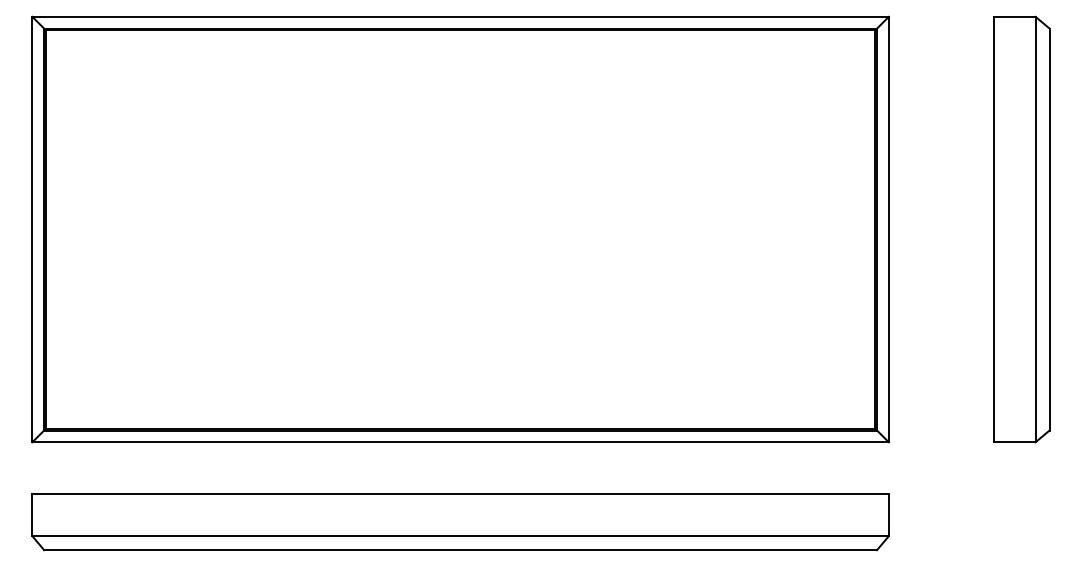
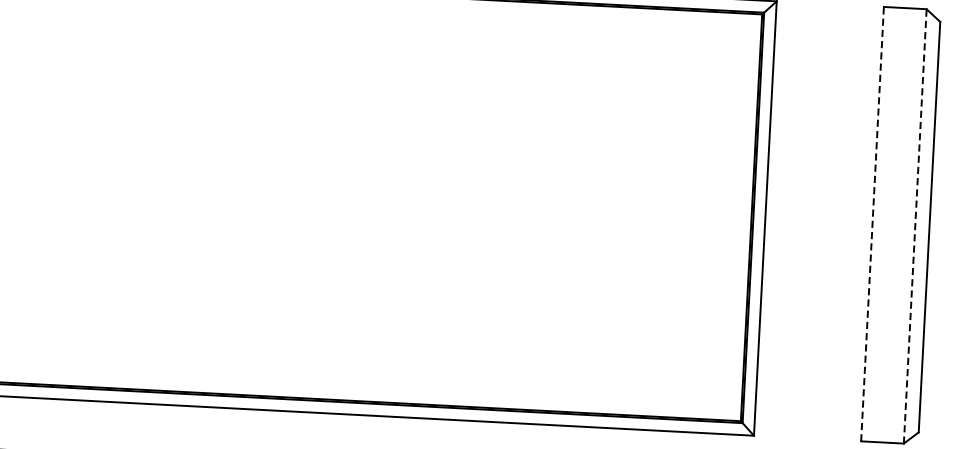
line: (993, 229) -> (872, 224), solid -> dashed
line: (1035, 229) -> (915, 226), solid -> dashed

